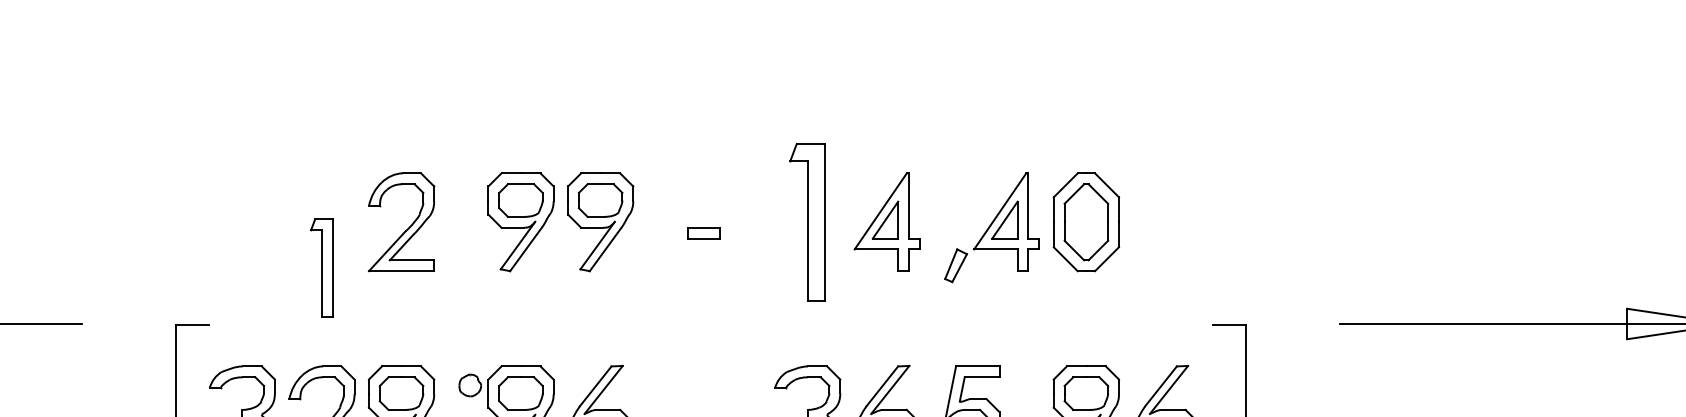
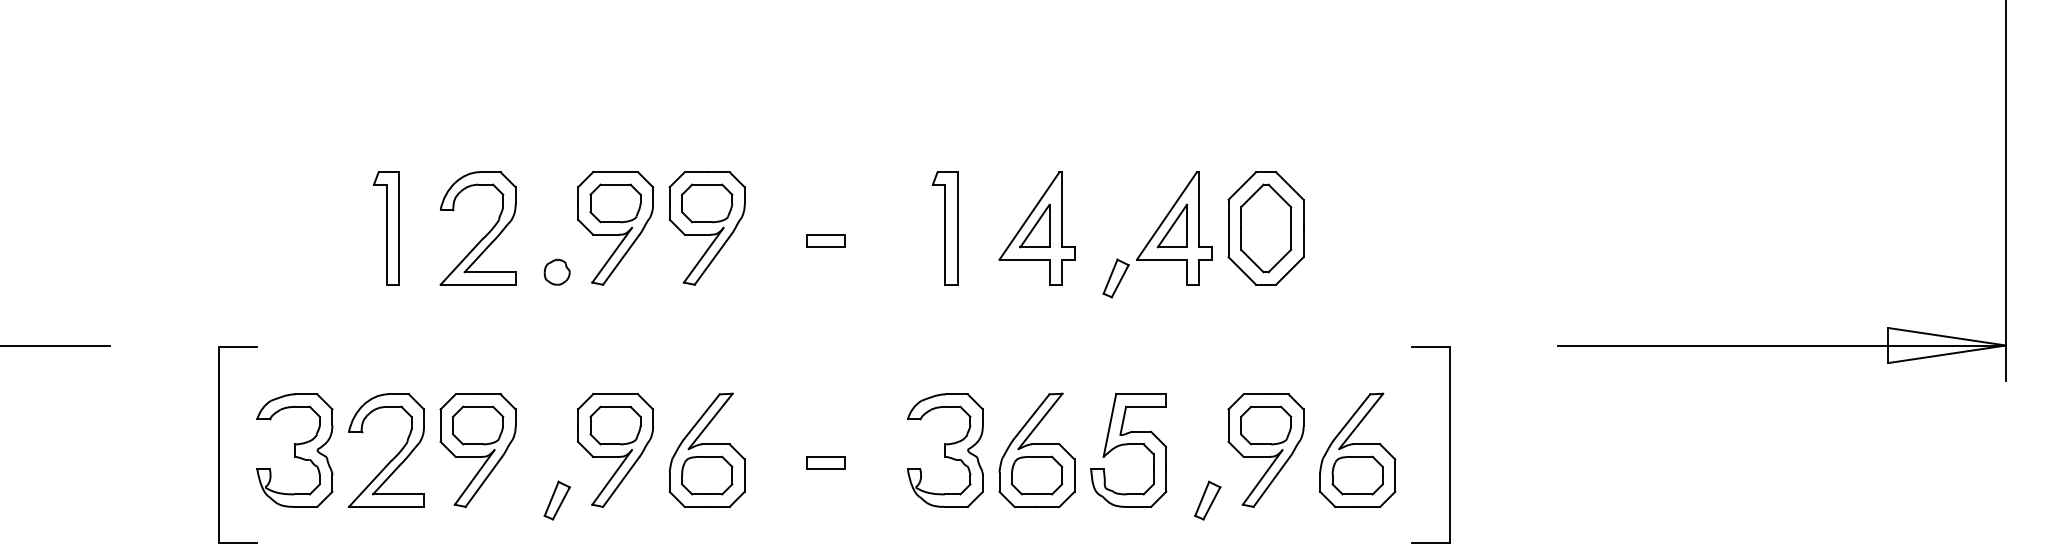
part: (807, 222) -> (945, 228), size x0.62
part: (321, 268) -> (386, 228), moved
part: (469, 384) -> (556, 271), moved

